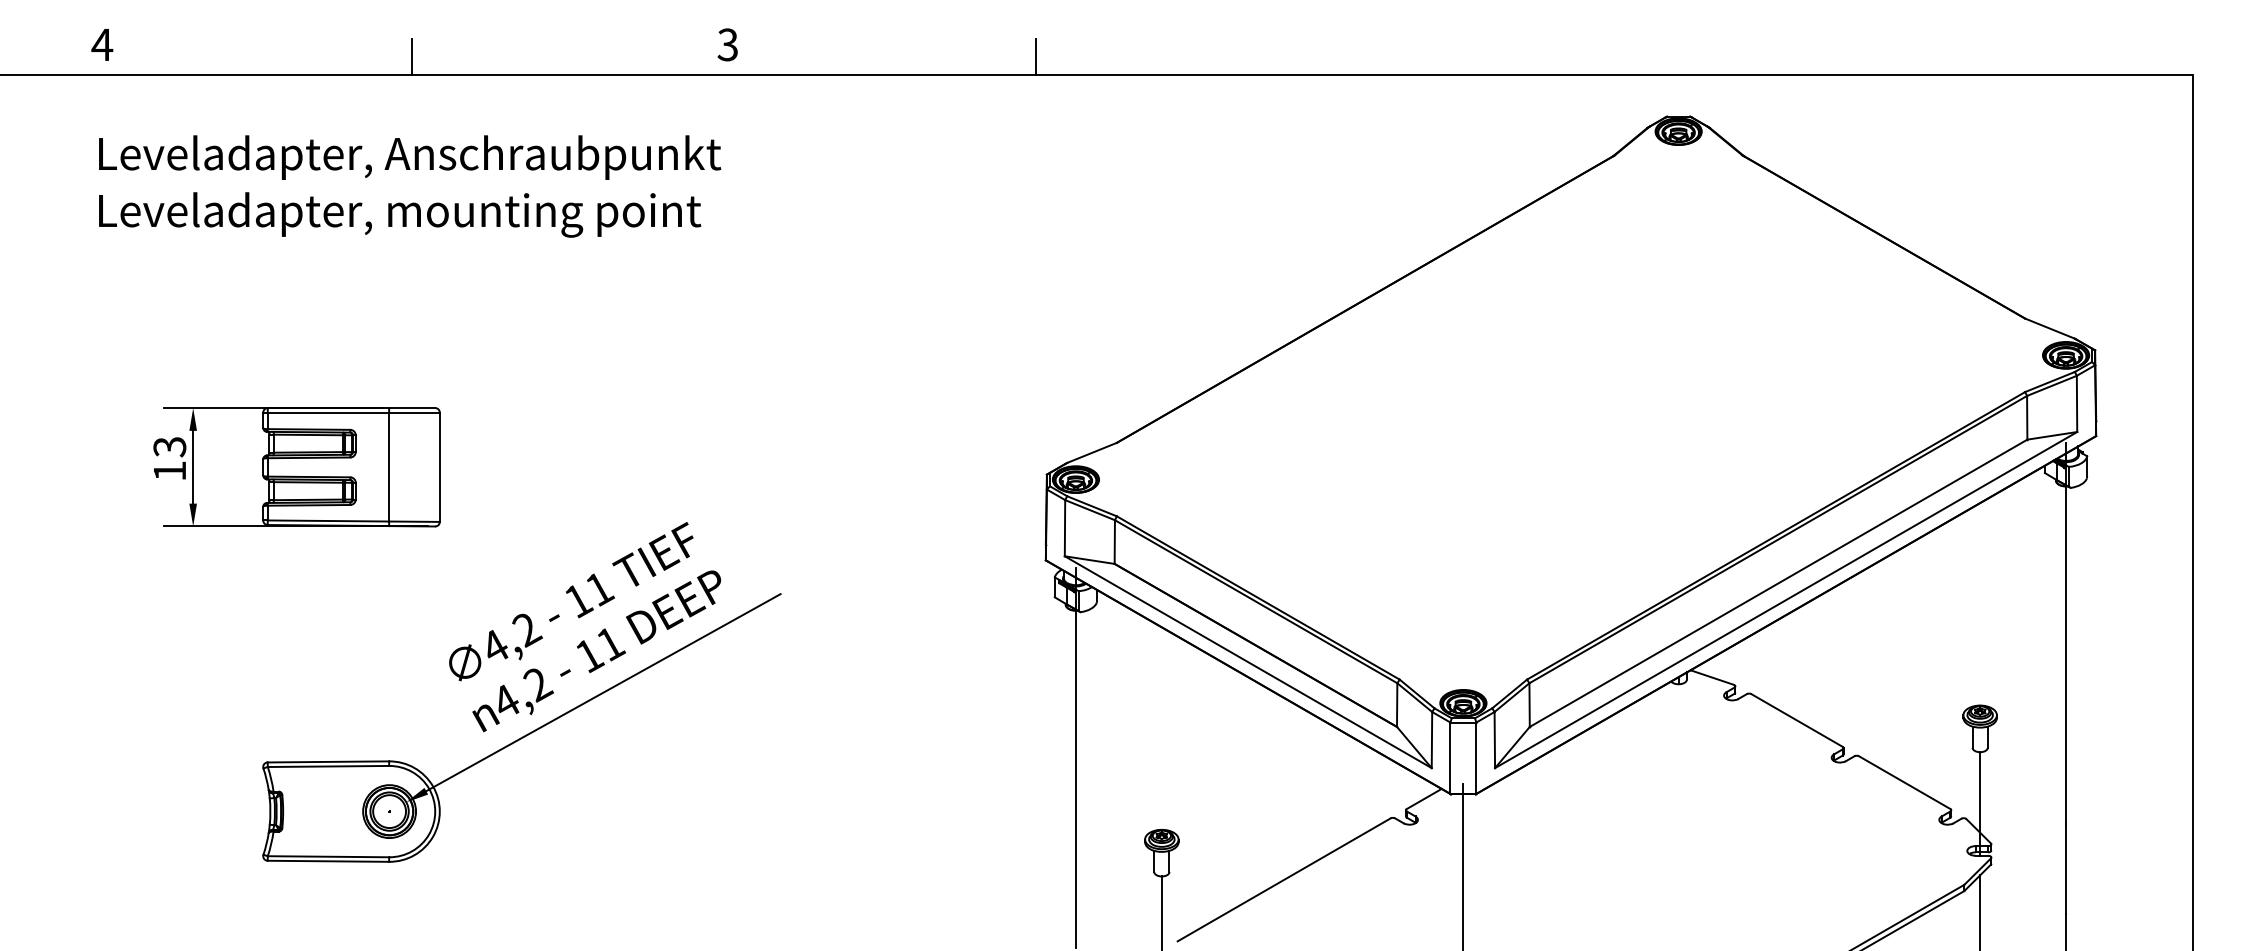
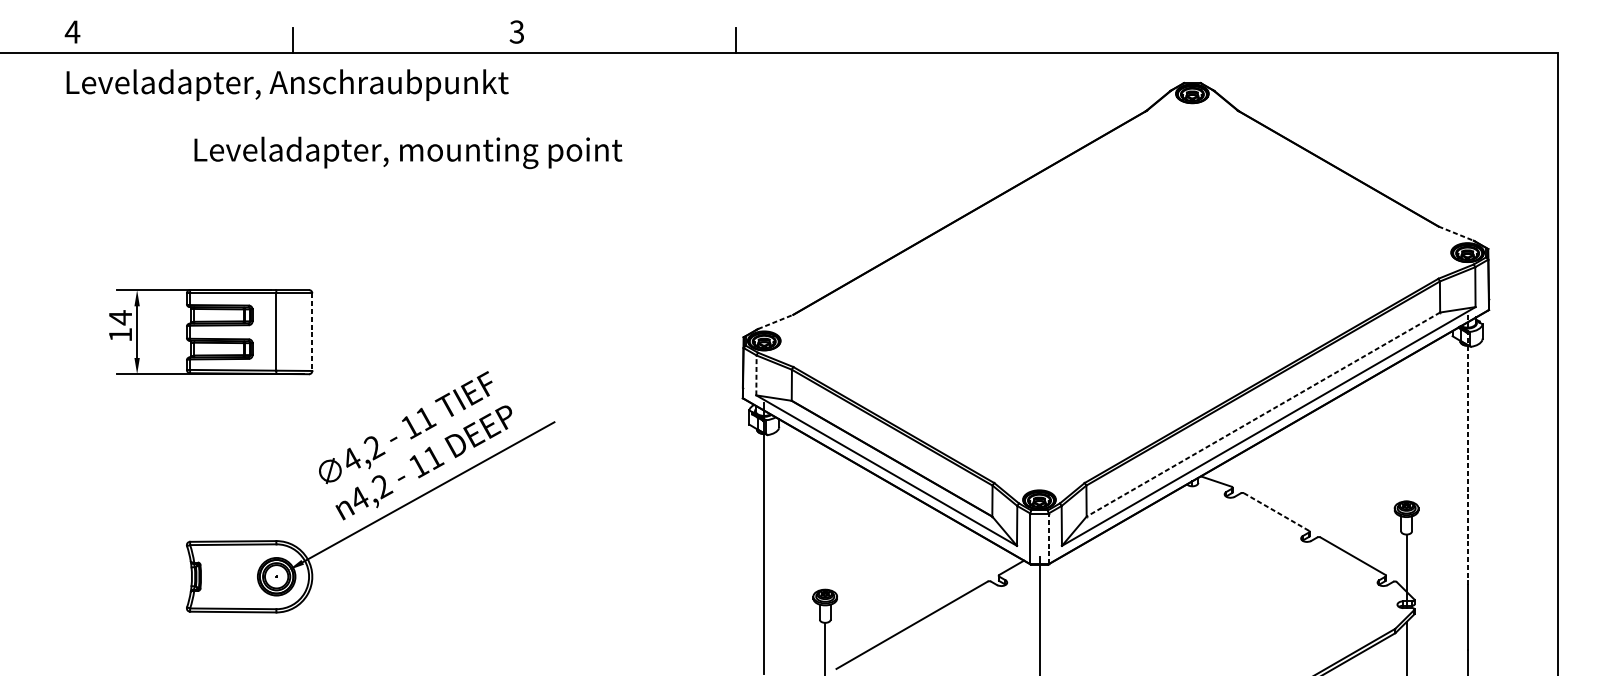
text: (410, 157) -> (287, 85), moved
text: (400, 214) -> (408, 152), moved
line: (2049, 328) -> (1455, 233), solid -> dashed
text: (169, 447) -> (120, 318), 13 -> 14
line: (1092, 452) -> (776, 321), solid -> dashed
line: (439, 467) -> (312, 332), solid -> dashed
line: (1065, 527) -> (756, 374), solid -> dashed
line: (1778, 583) -> (1263, 414), solid -> dashed
line: (2066, 633) -> (1467, 450), solid -> dashed
line: (1797, 720) -> (1276, 512), solid -> dashed
line: (1476, 758) -> (1048, 539), solid -> dashed

